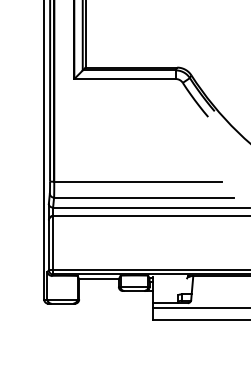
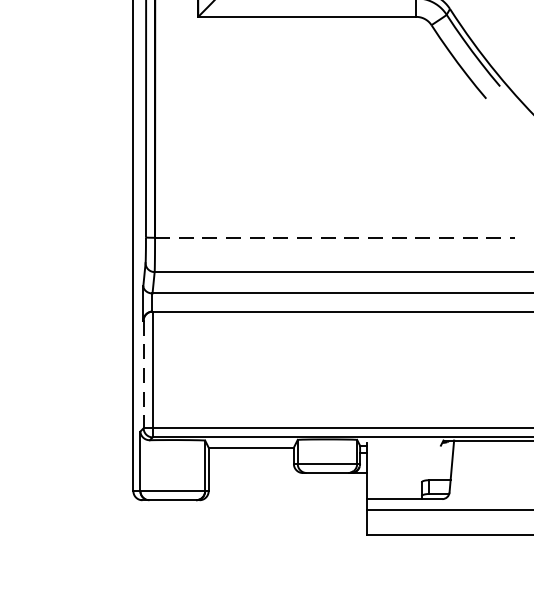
line: (137, 181) -> (334, 237), solid -> dashed
line: (48, 245) -> (142, 374), solid -> dashed

